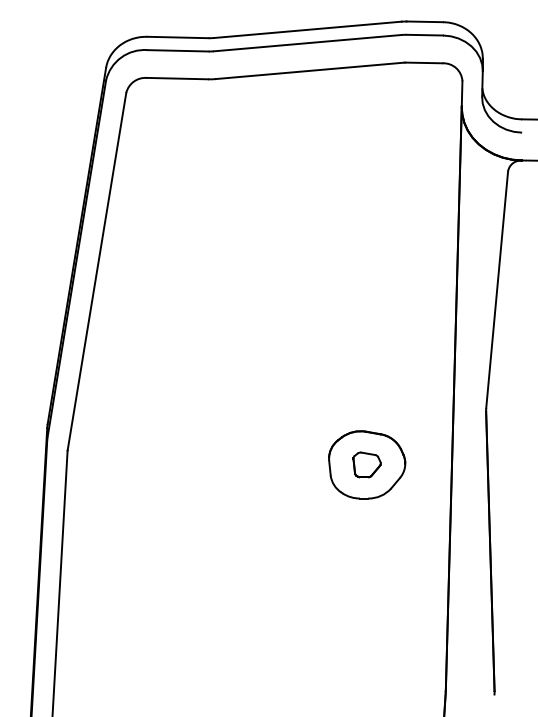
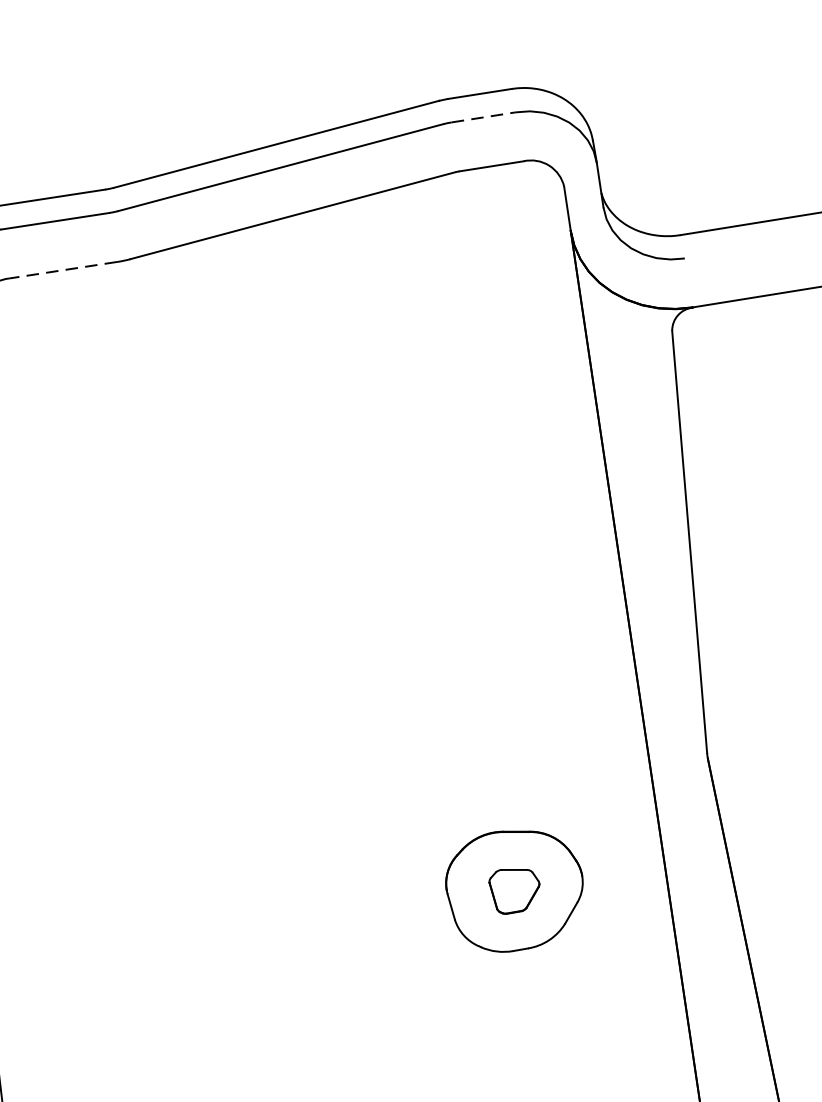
line: (425, 35) -> (485, 117), solid -> dashed
line: (177, 78) -> (62, 270), solid -> dashed

